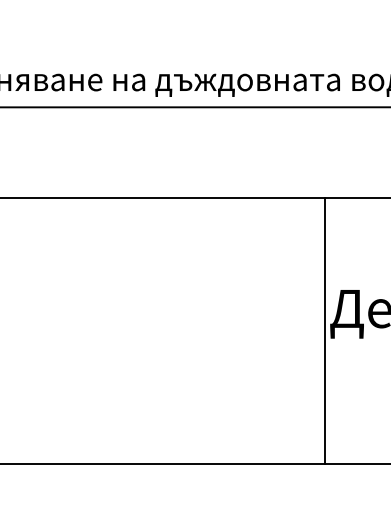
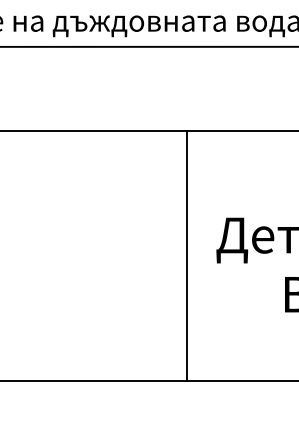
line: (324, 330) -> (186, 255), moved

